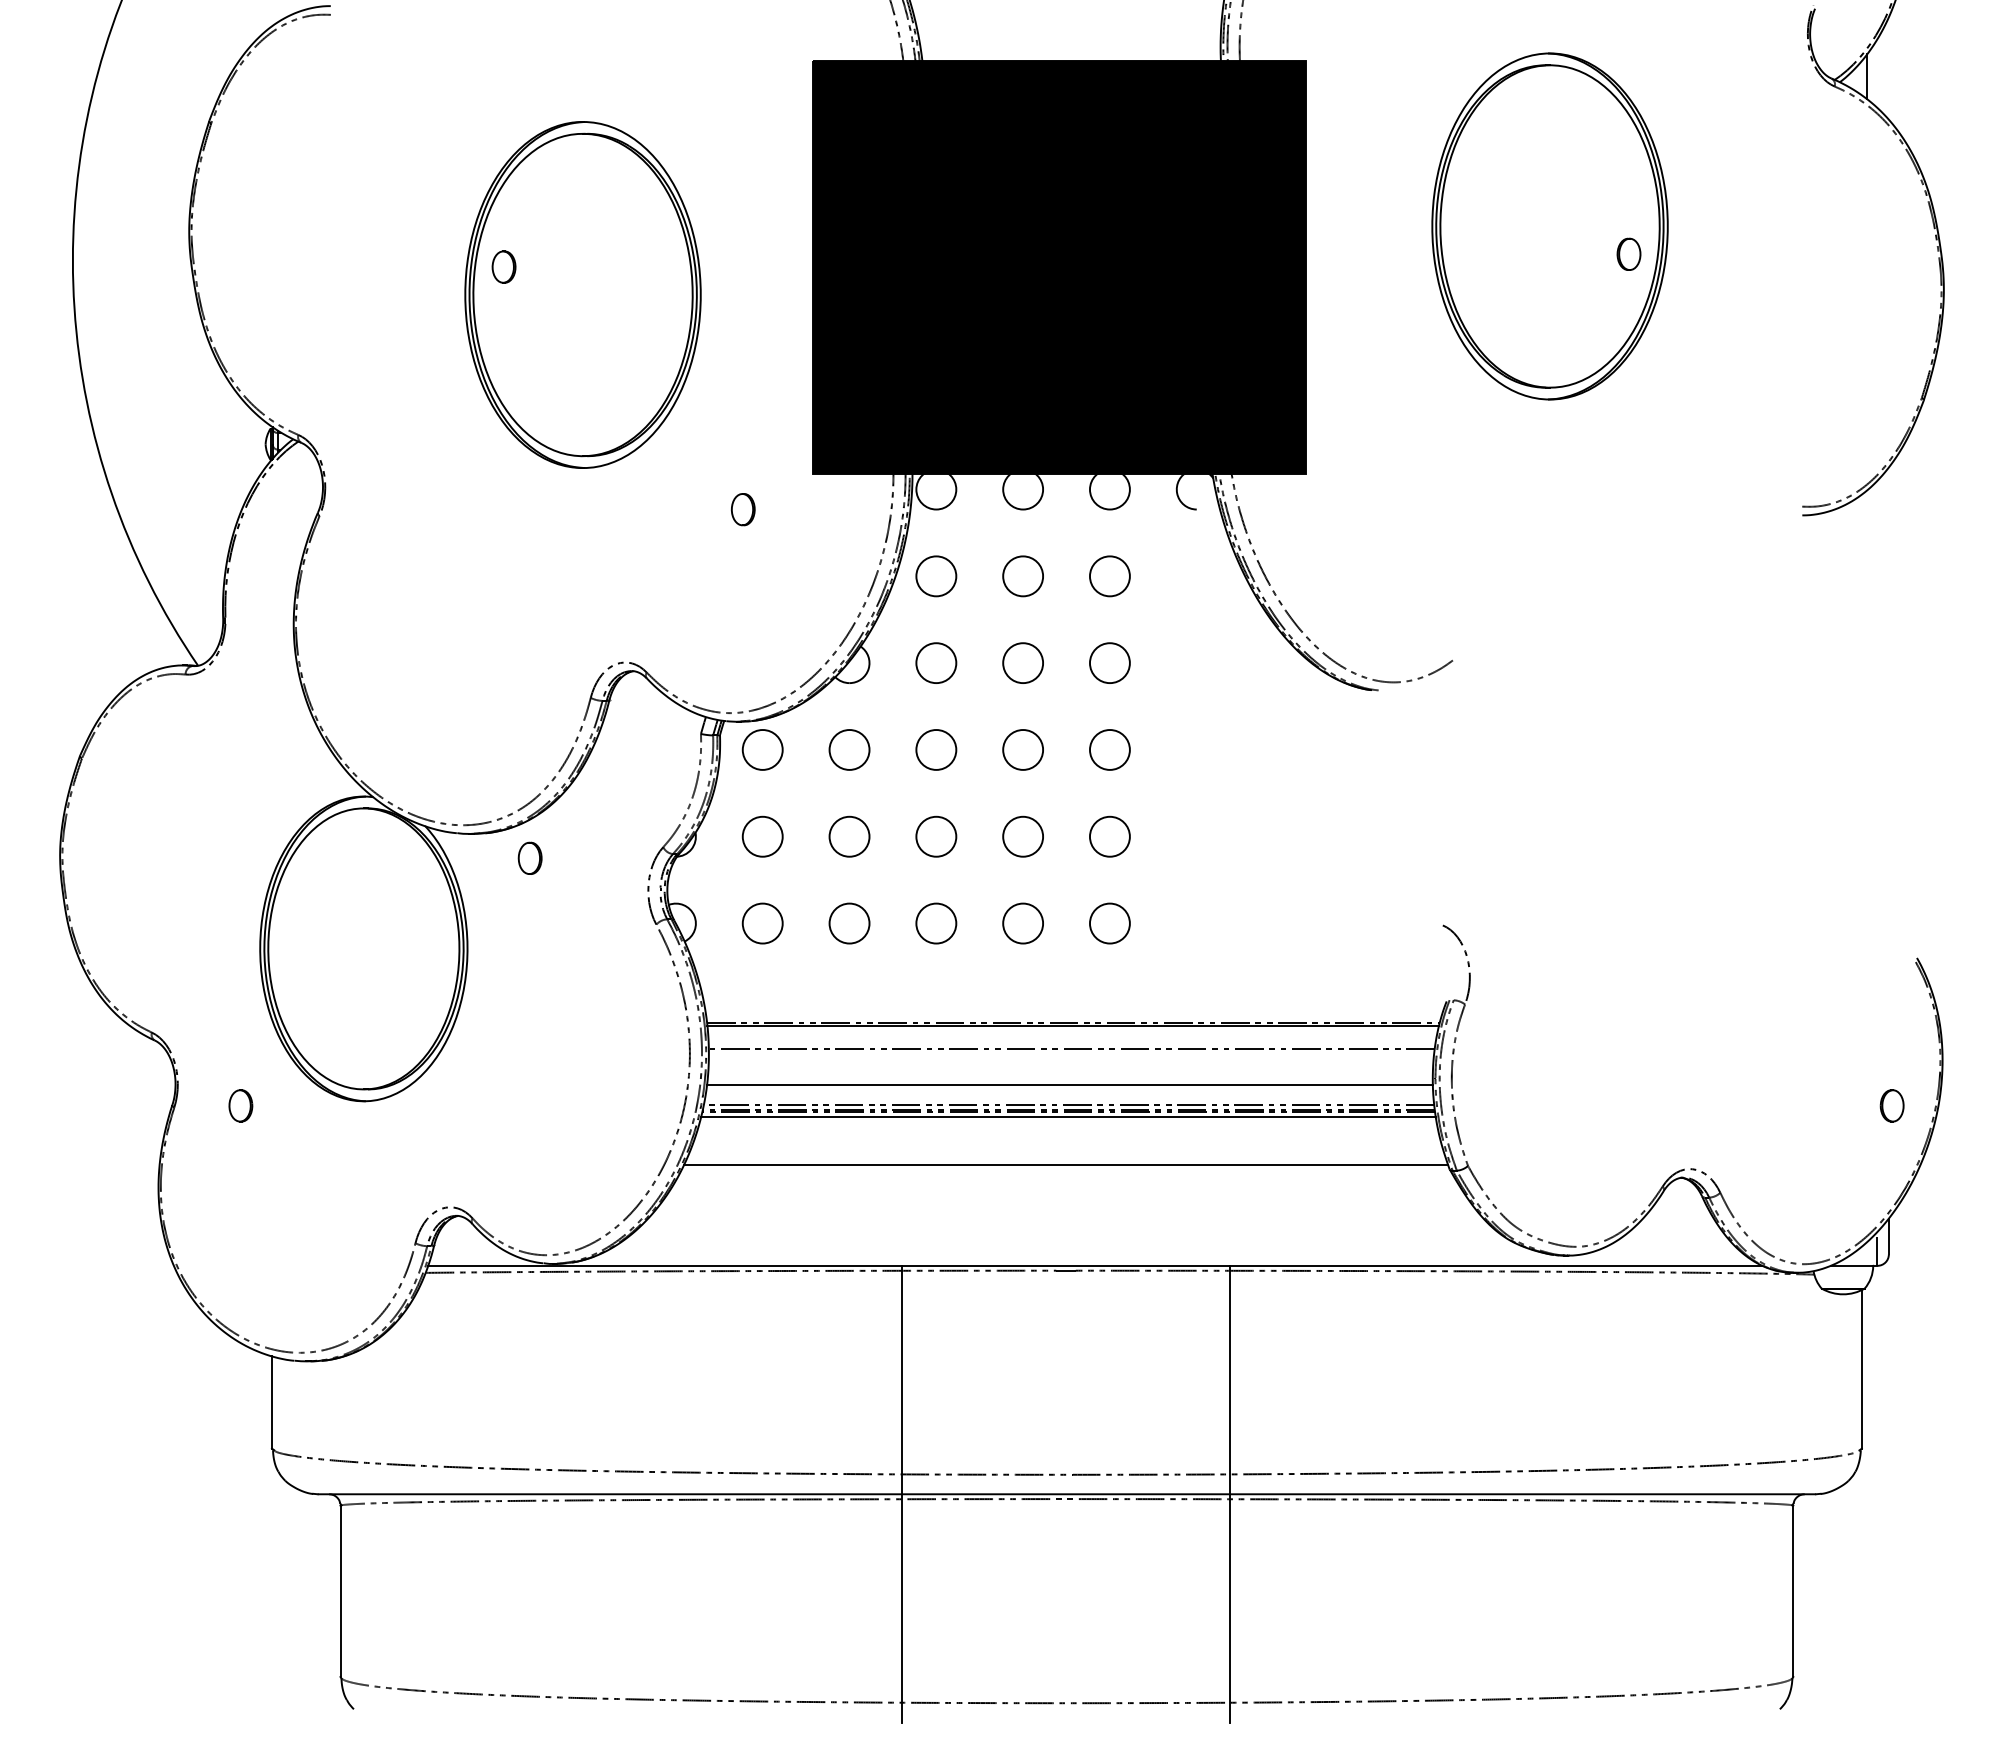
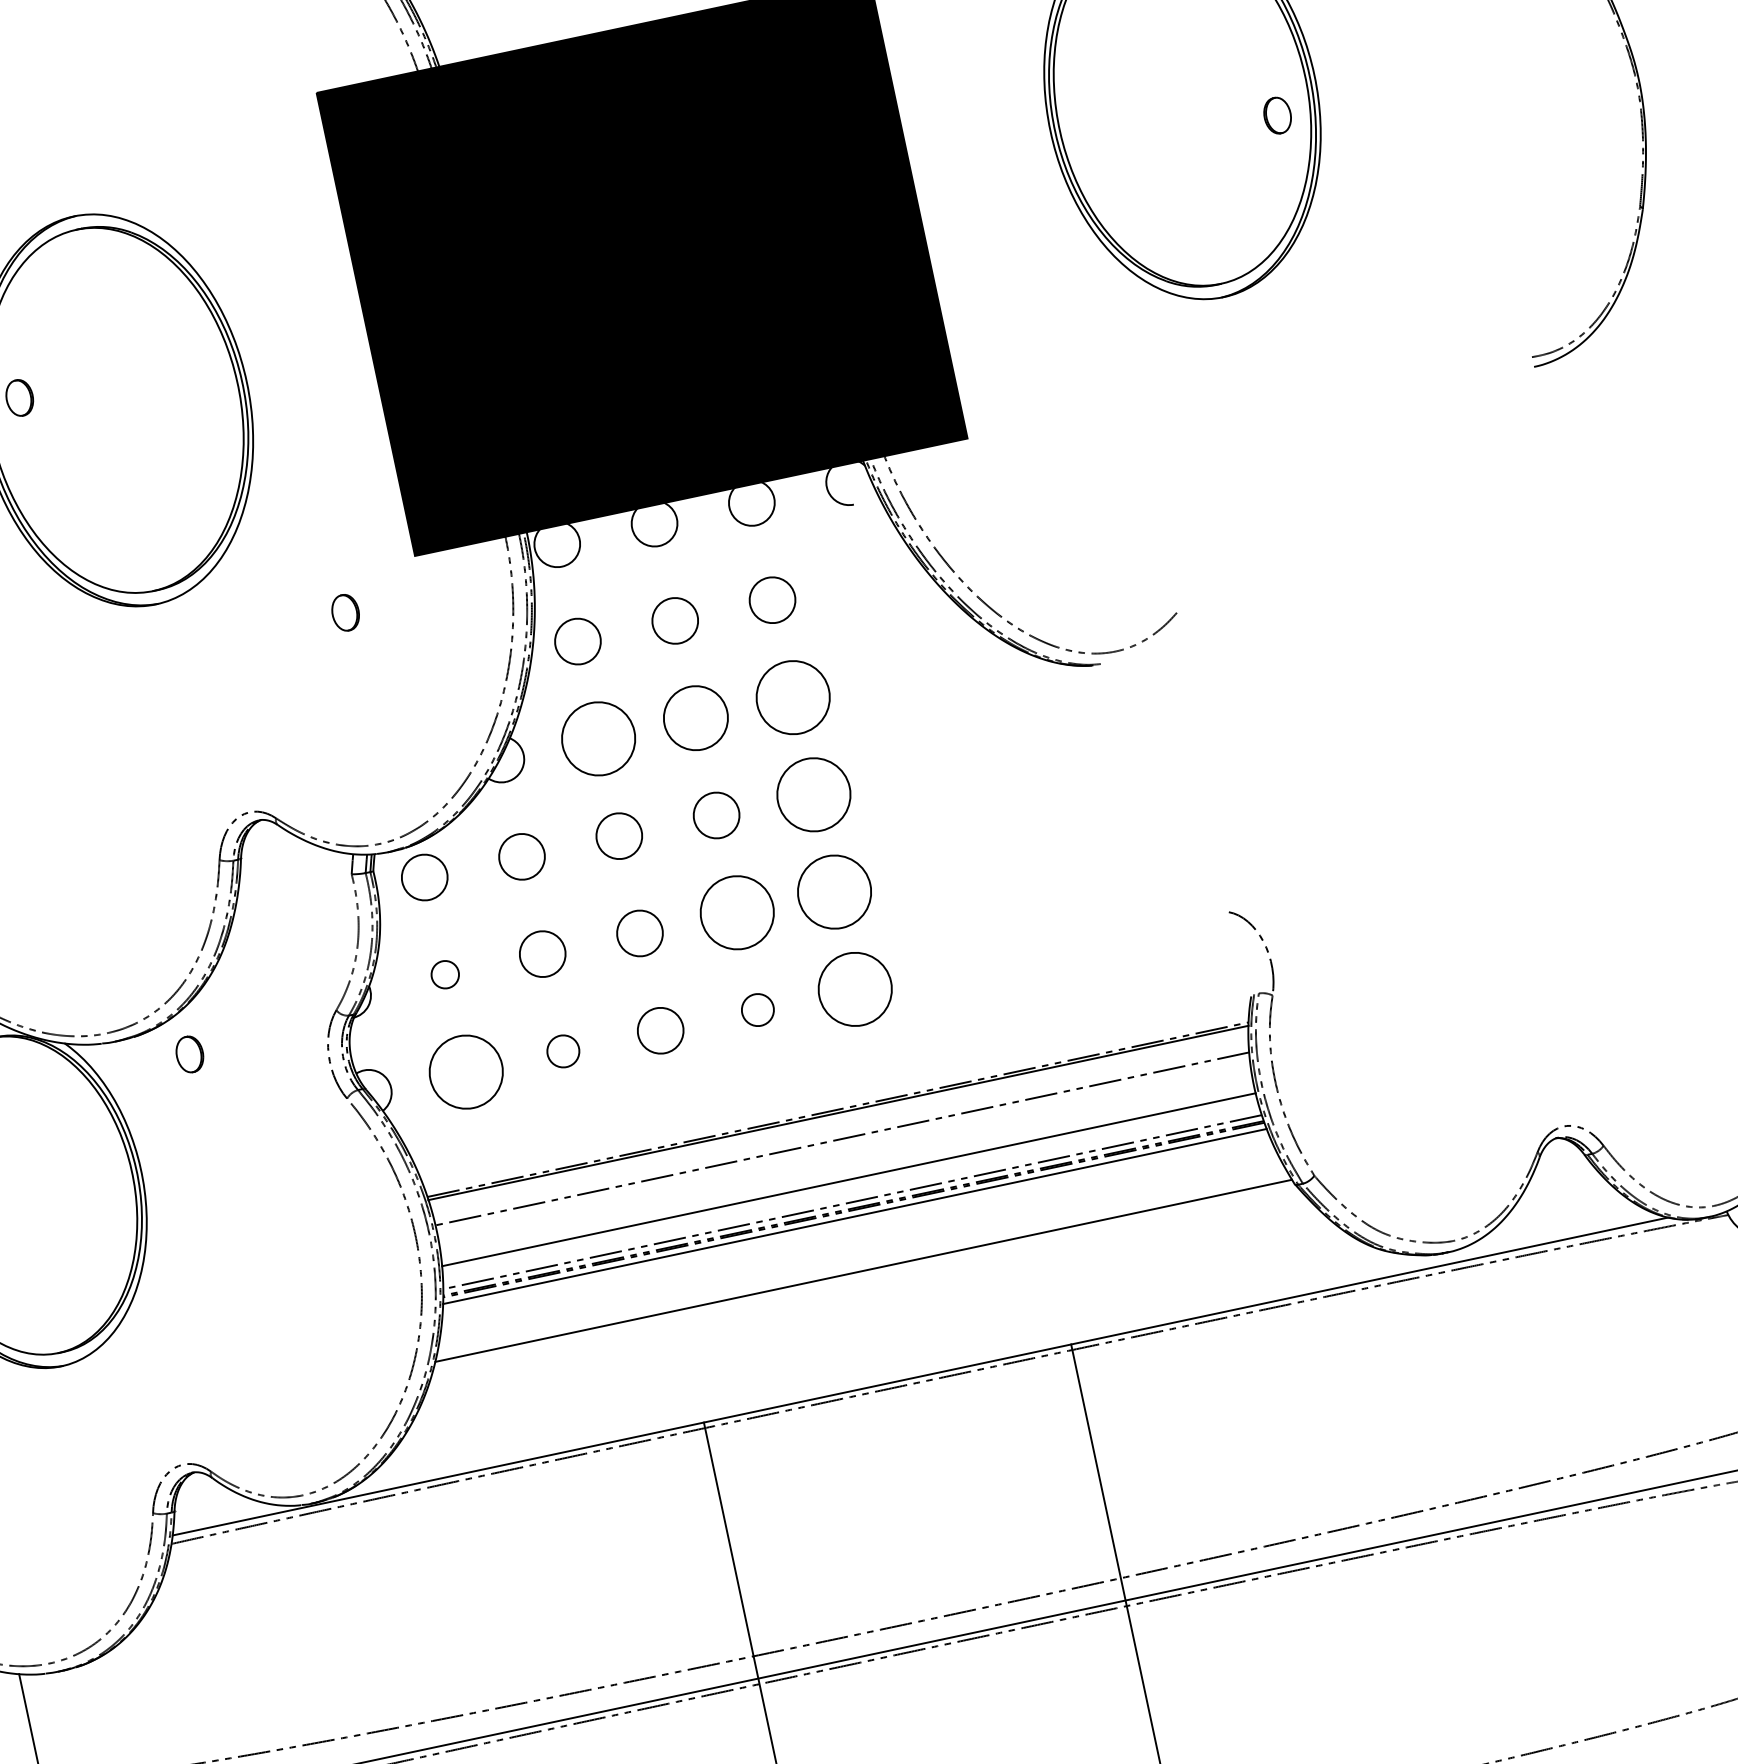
circle: (1109, 662) -> (792, 696), size x1.6
circle: (936, 663) -> (598, 739), size x1.6
circle: (1023, 663) -> (696, 718), size x1.4
circle: (1109, 749) -> (813, 794), size x1.6
circle: (762, 836) -> (445, 974), size x0.6
circle: (1023, 836) -> (737, 912), size x1.6
circle: (1109, 836) -> (834, 891), size x1.6
circle: (762, 923) -> (465, 1072), size x1.6
circle: (849, 923) -> (563, 1051), size x0.7
circle: (1022, 923) -> (757, 1010), size x0.7
circle: (1109, 923) -> (854, 989), size x1.6

